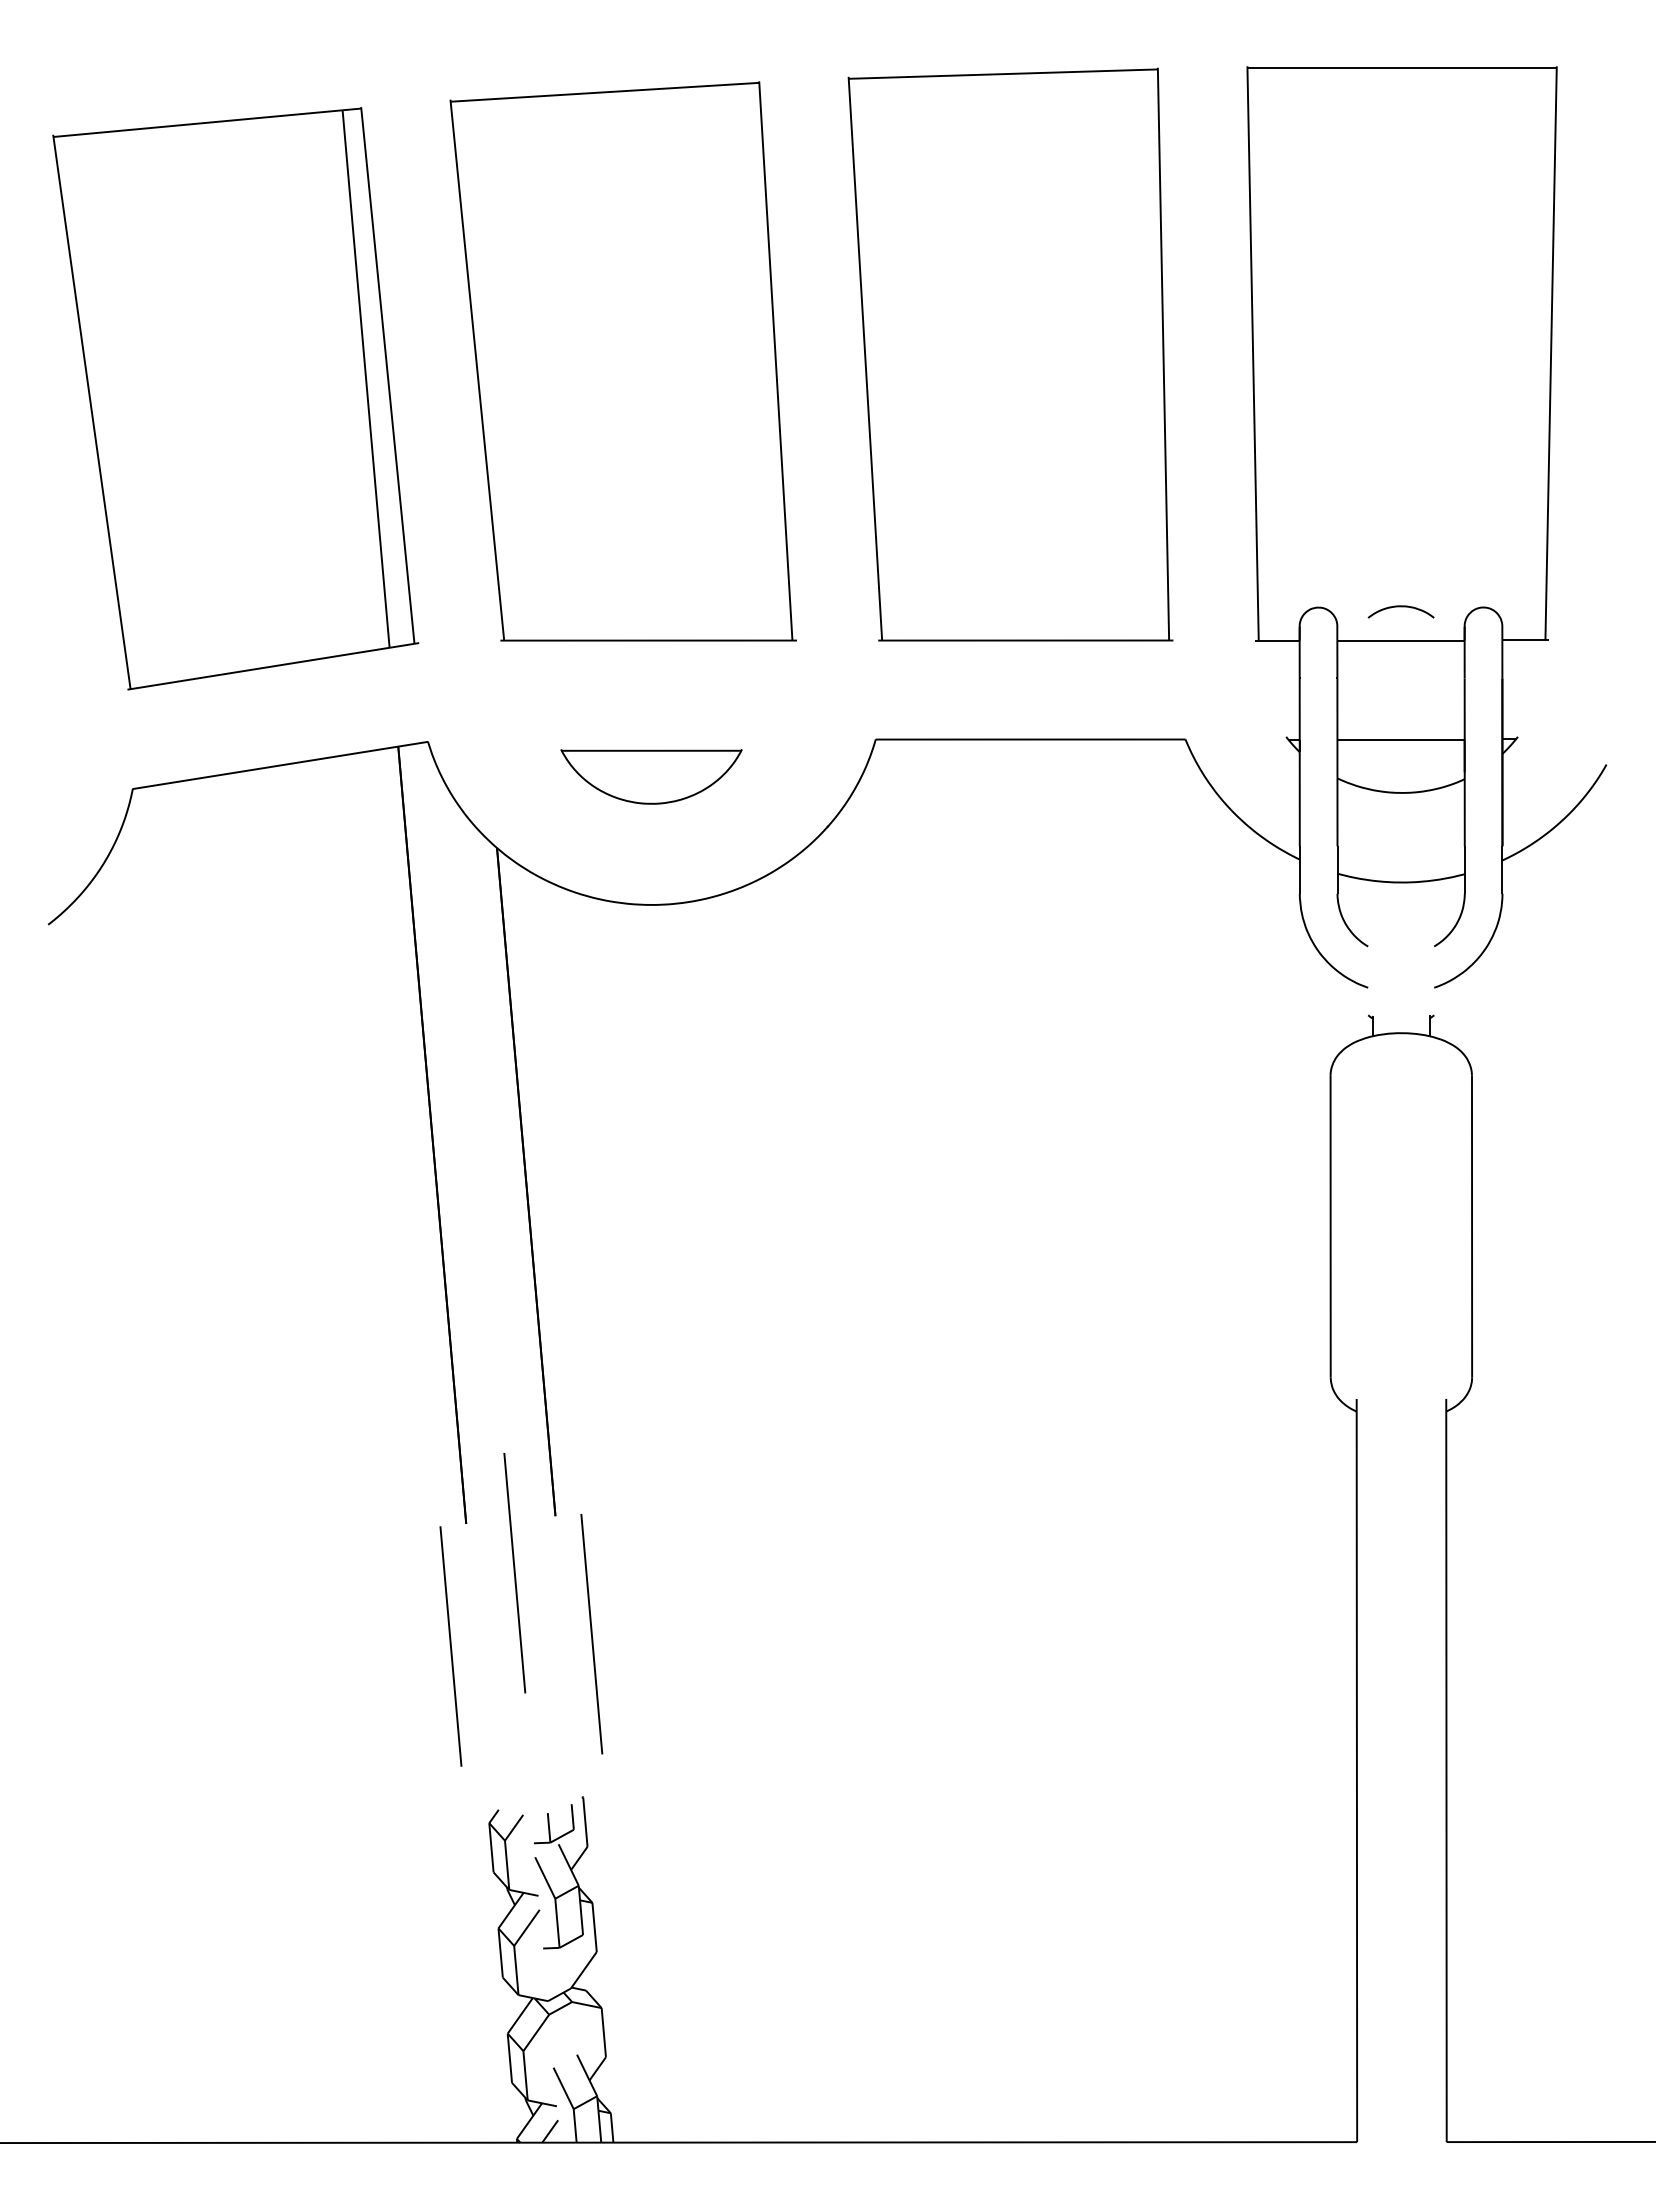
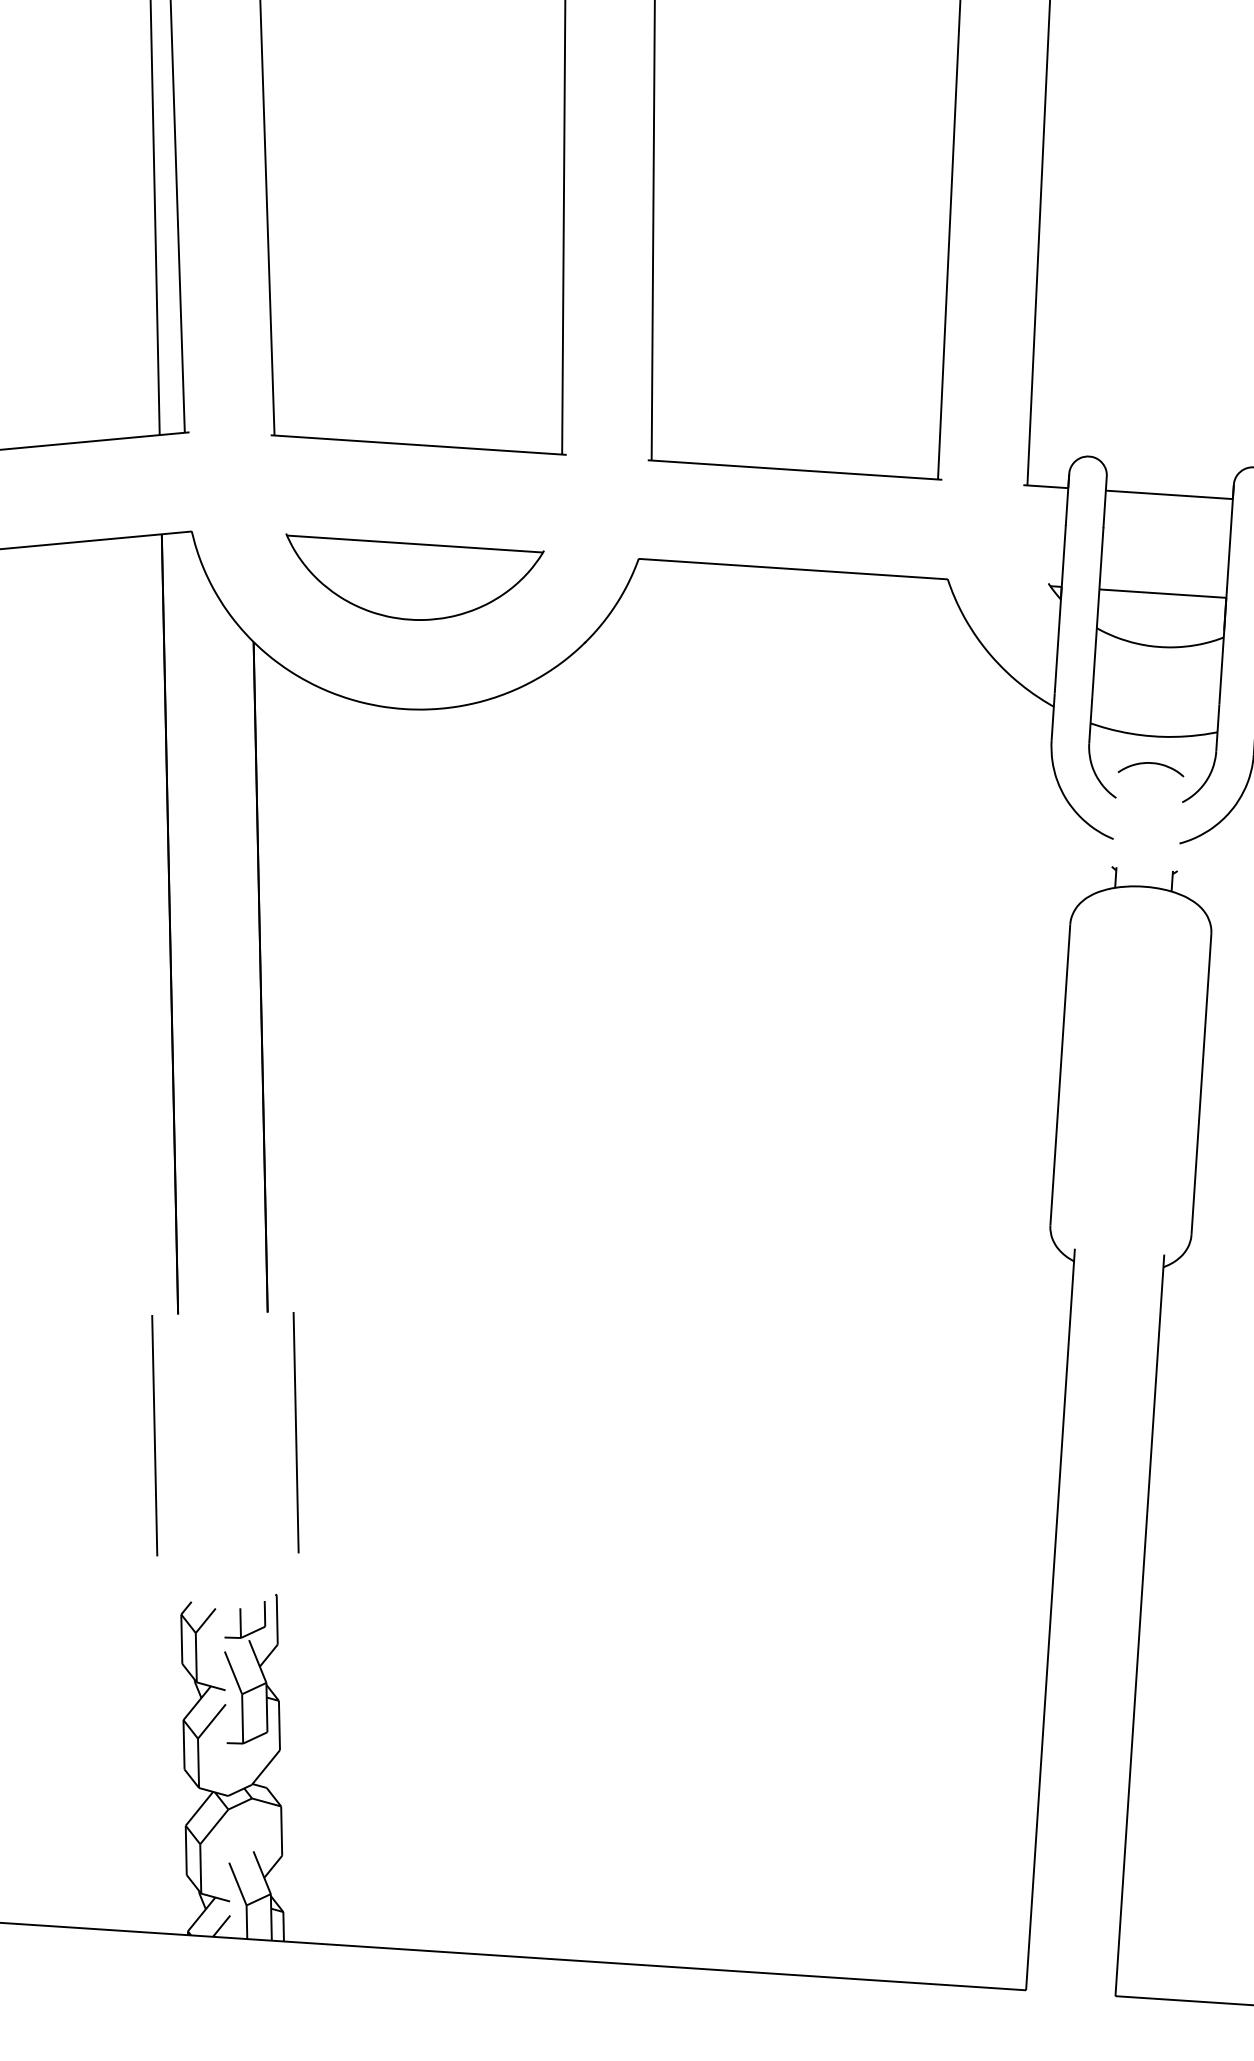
curve: (1400, 607) -> (1150, 764), moved
part: (651, 776) -> (412, 580), size x1.43
line: (514, 1573) -> (222, 1367), removed

